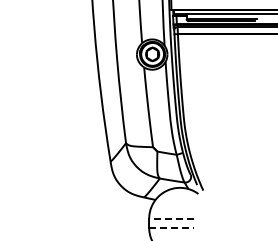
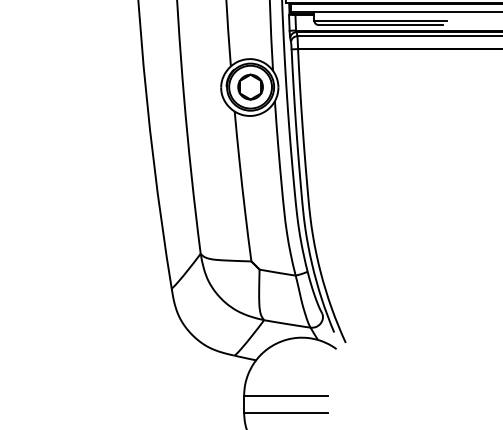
line: (171, 218) -> (286, 395), dashed -> solid
line: (172, 227) -> (287, 412), dashed -> solid

